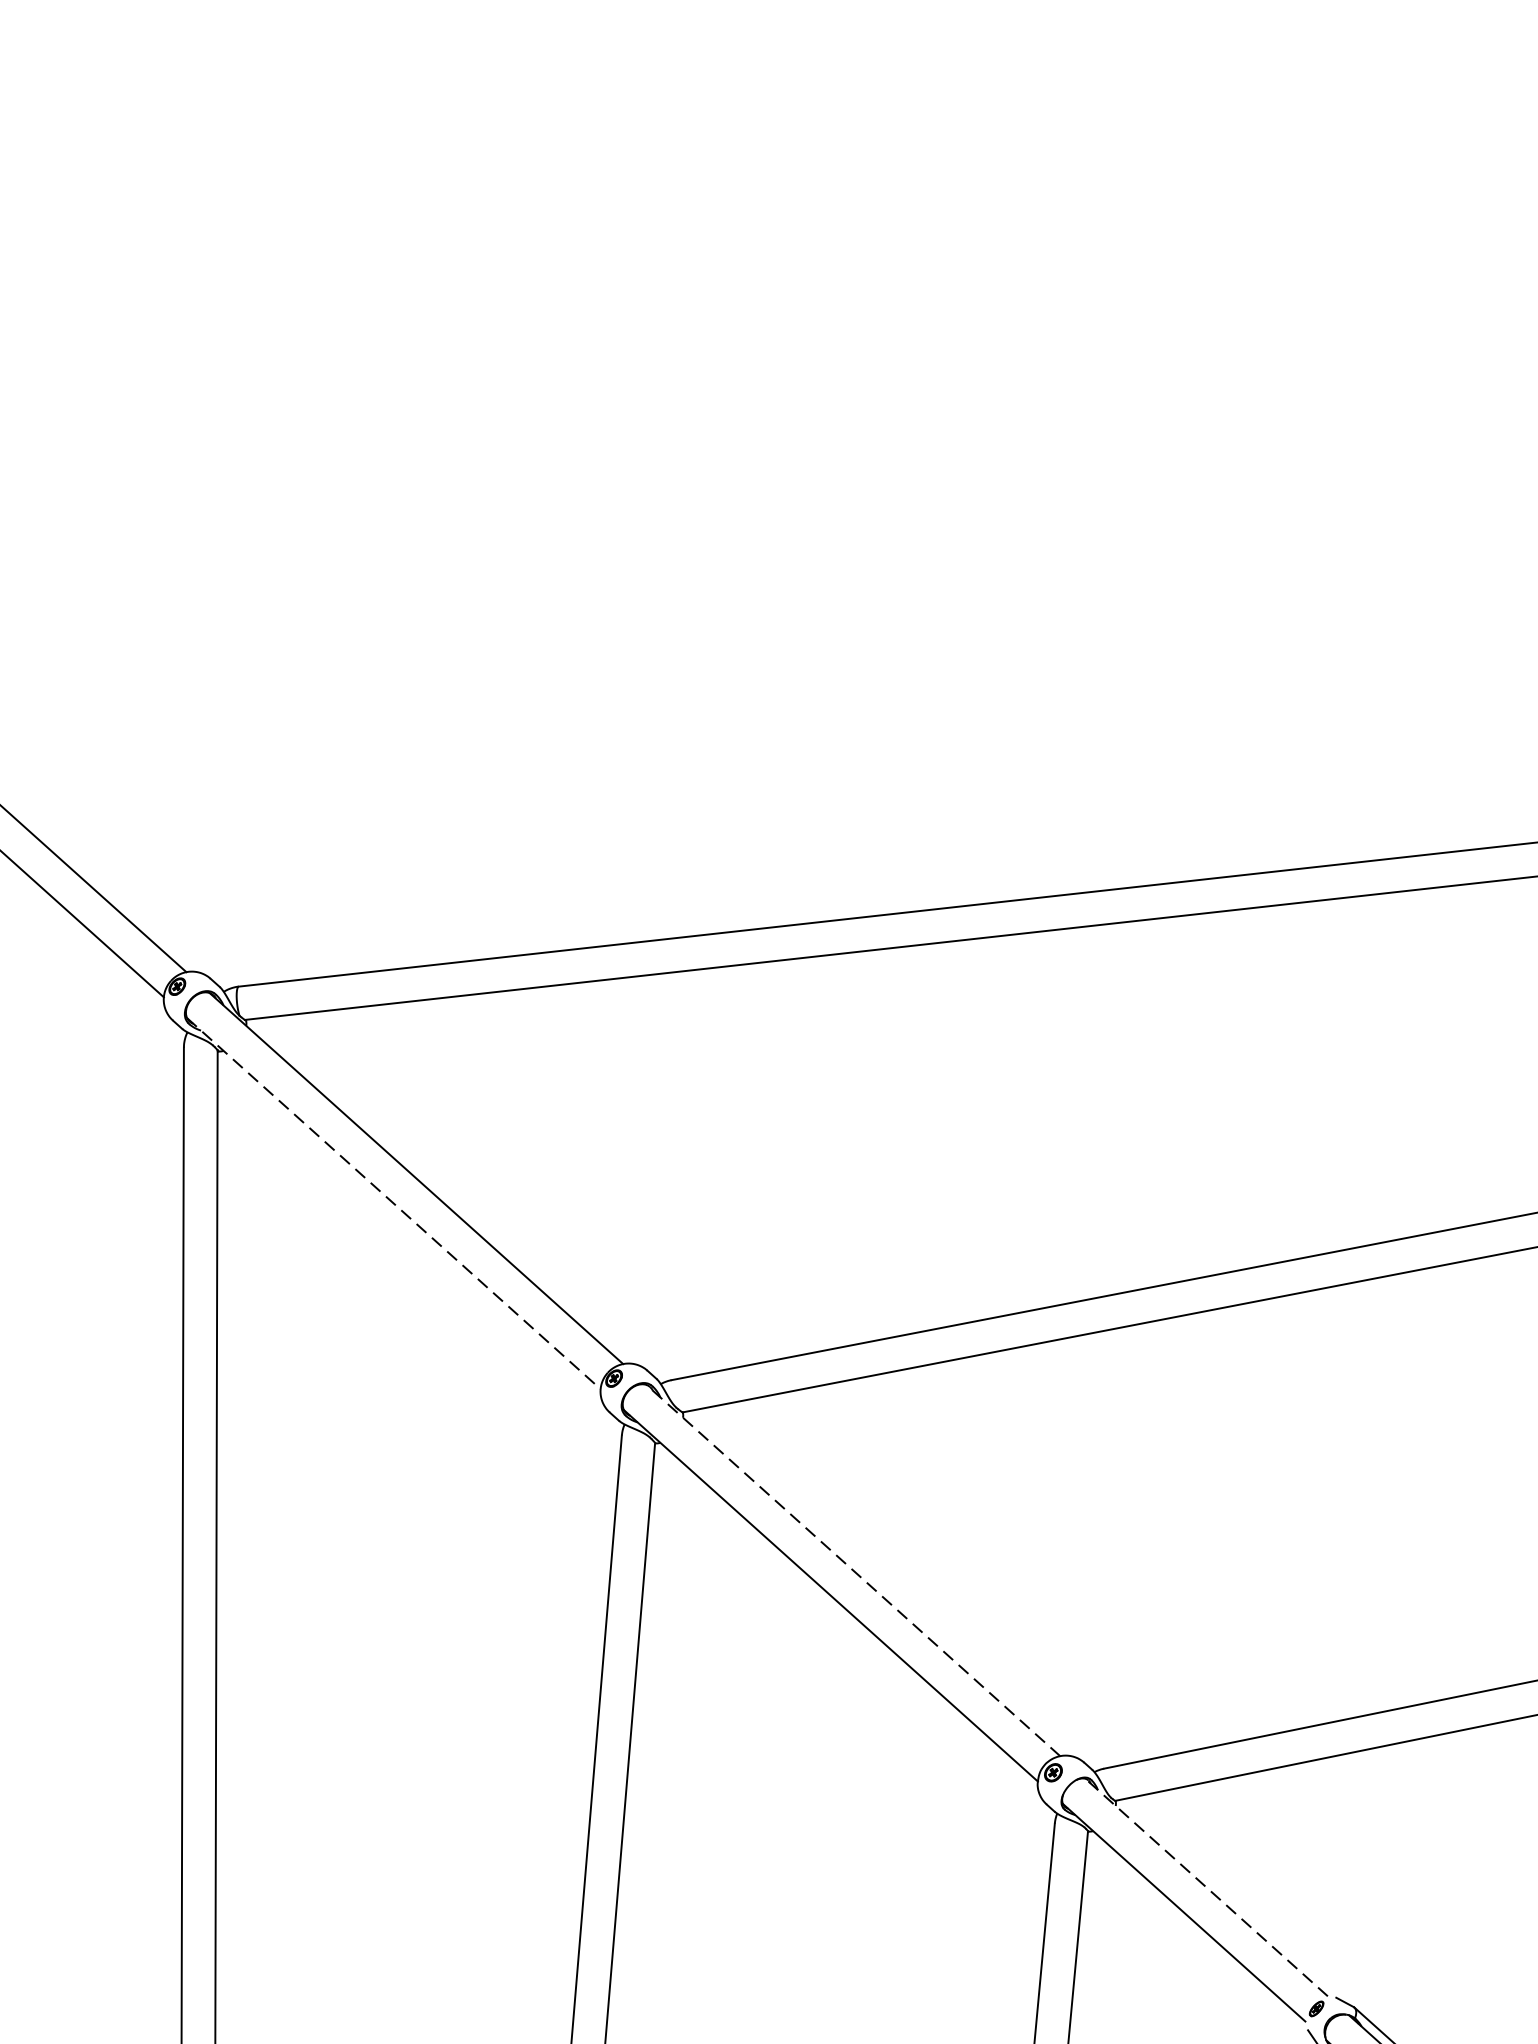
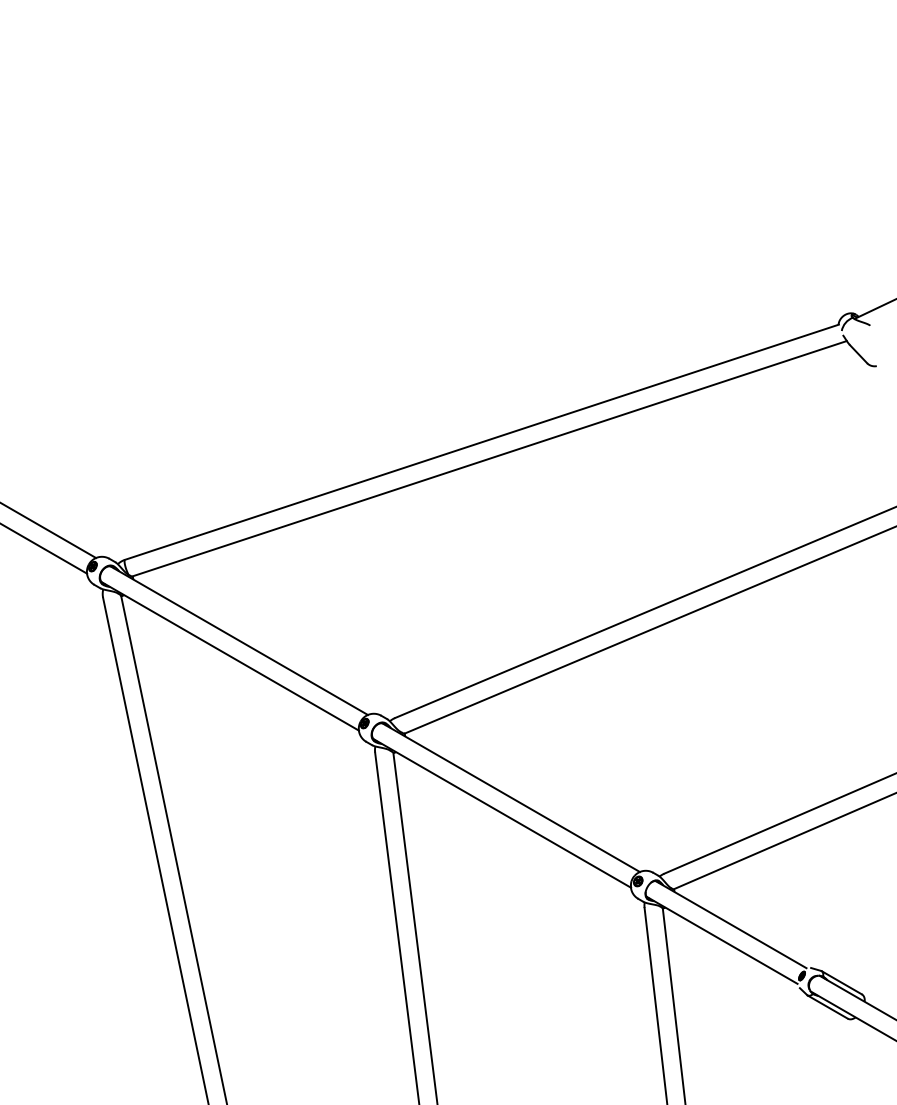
line: (394, 1204) -> (230, 656), dashed -> solid
line: (853, 1570) -> (511, 797), dashed -> solid
line: (1205, 1887) -> (730, 924), dashed -> solid

